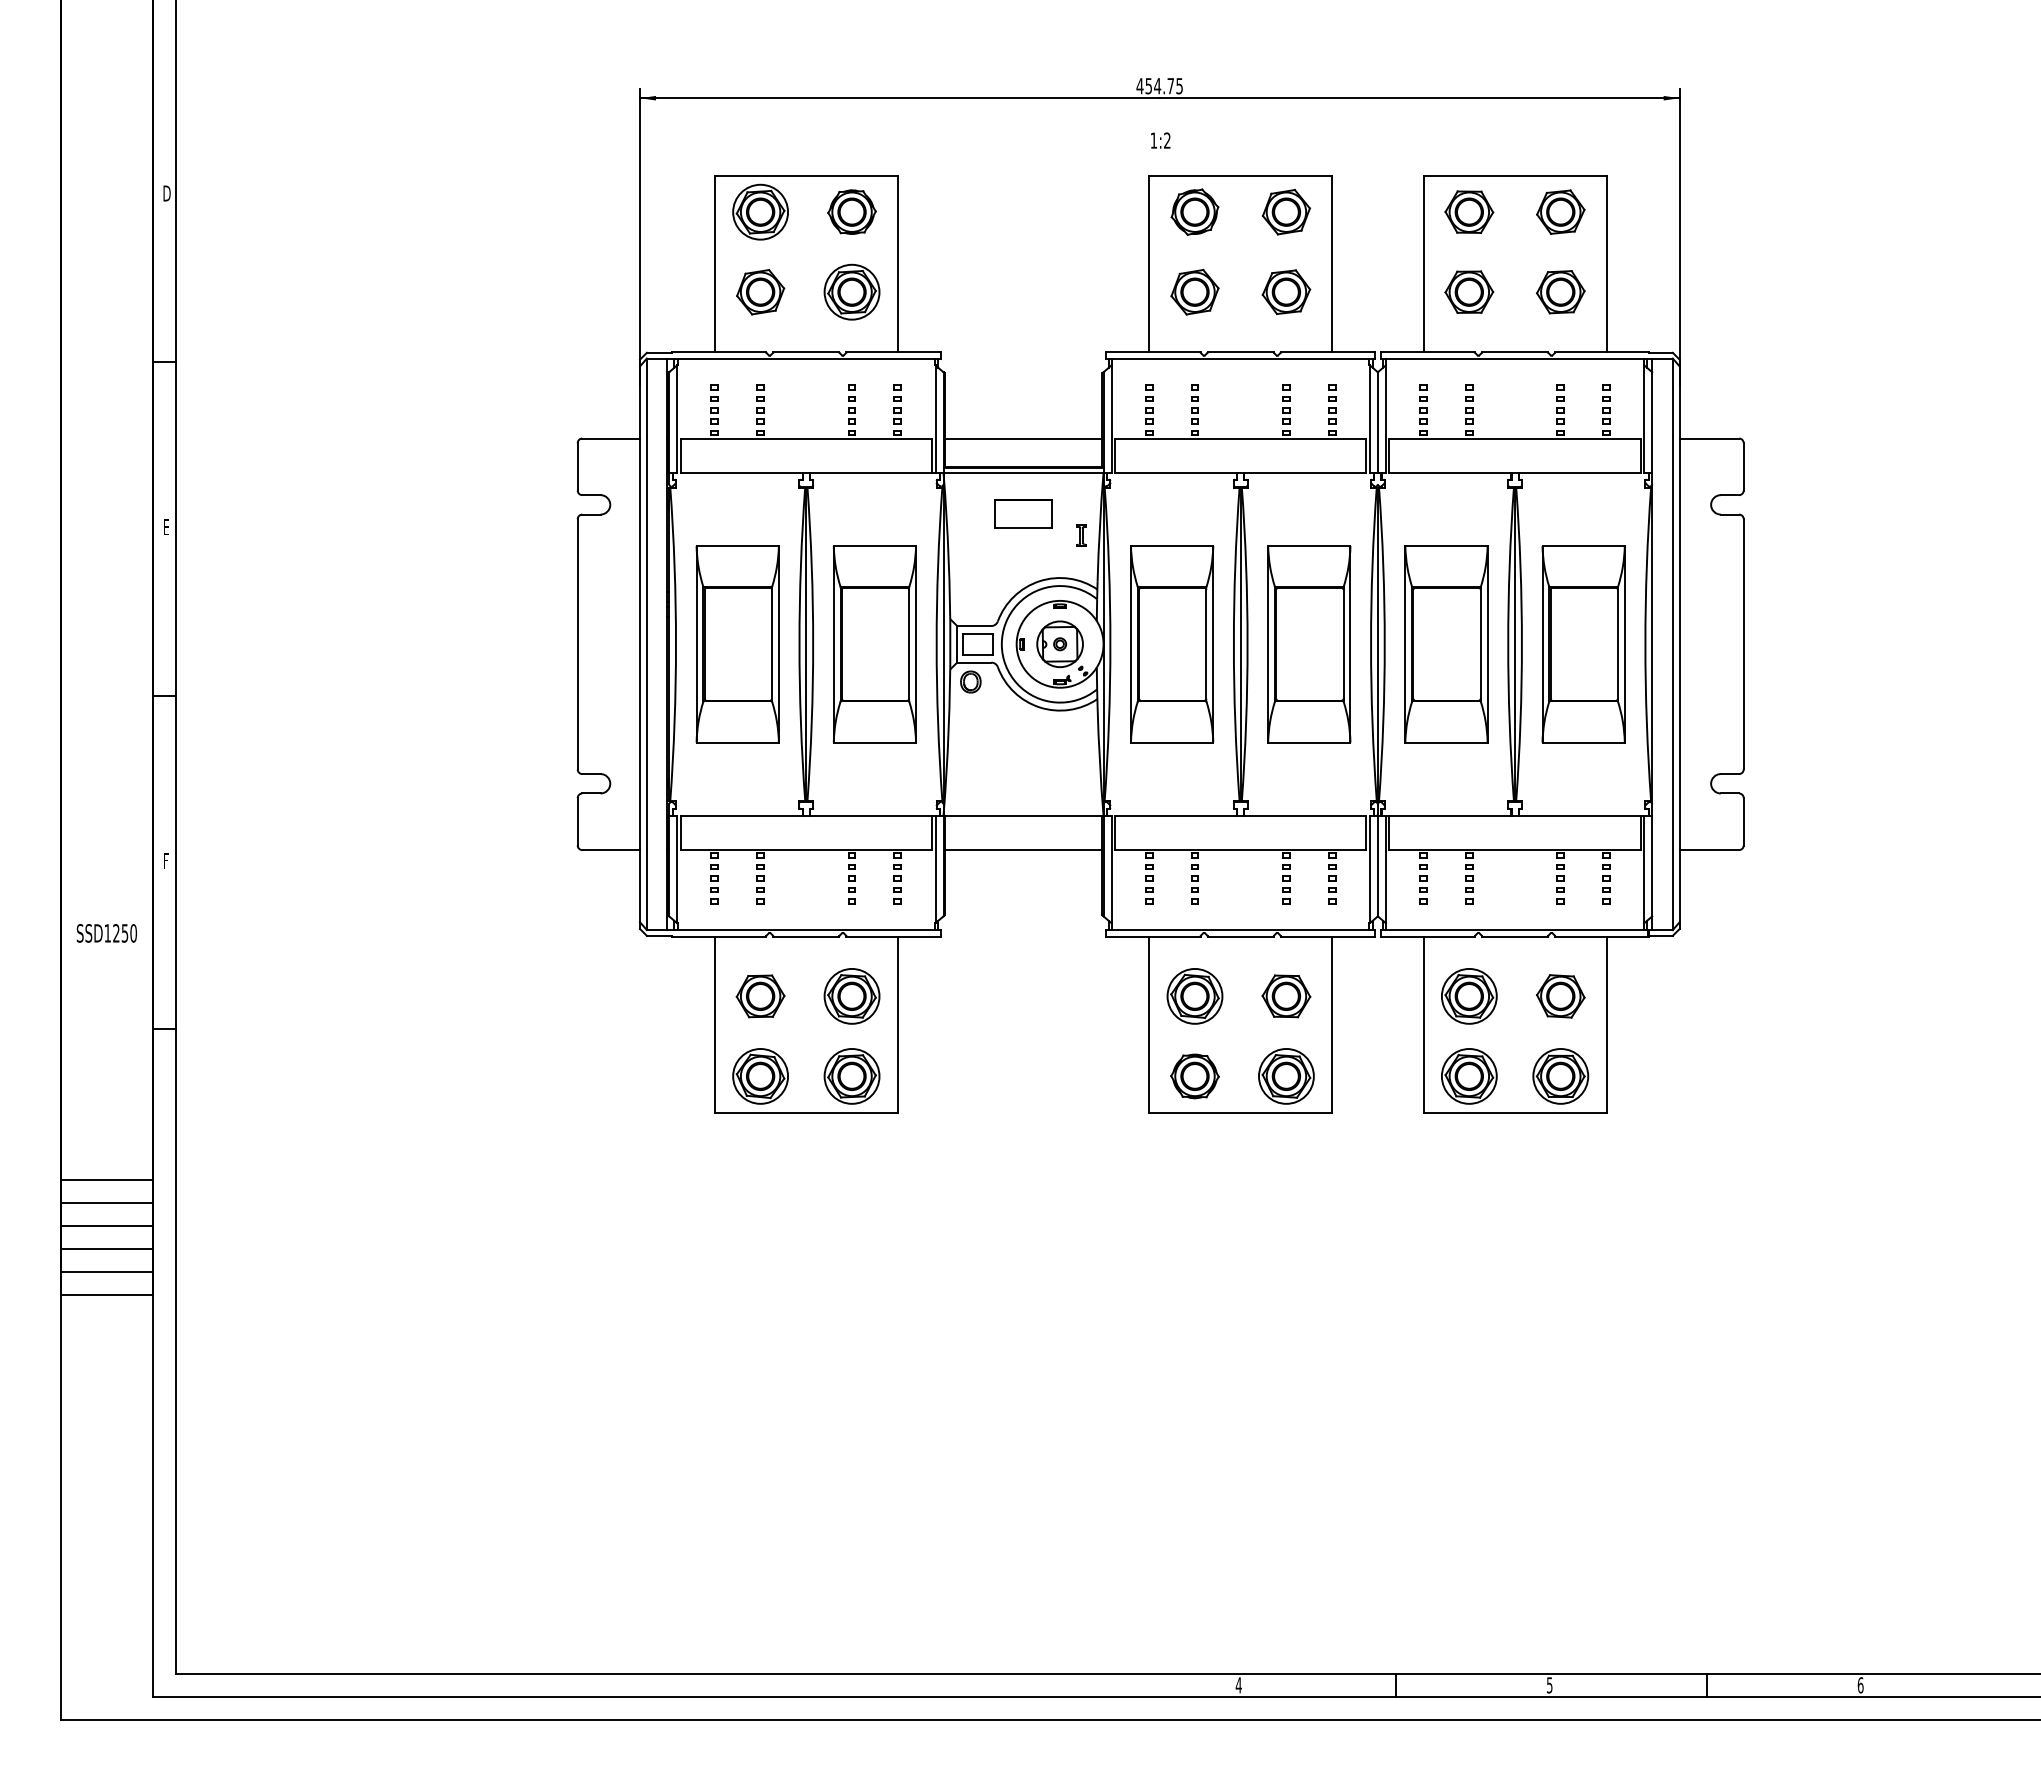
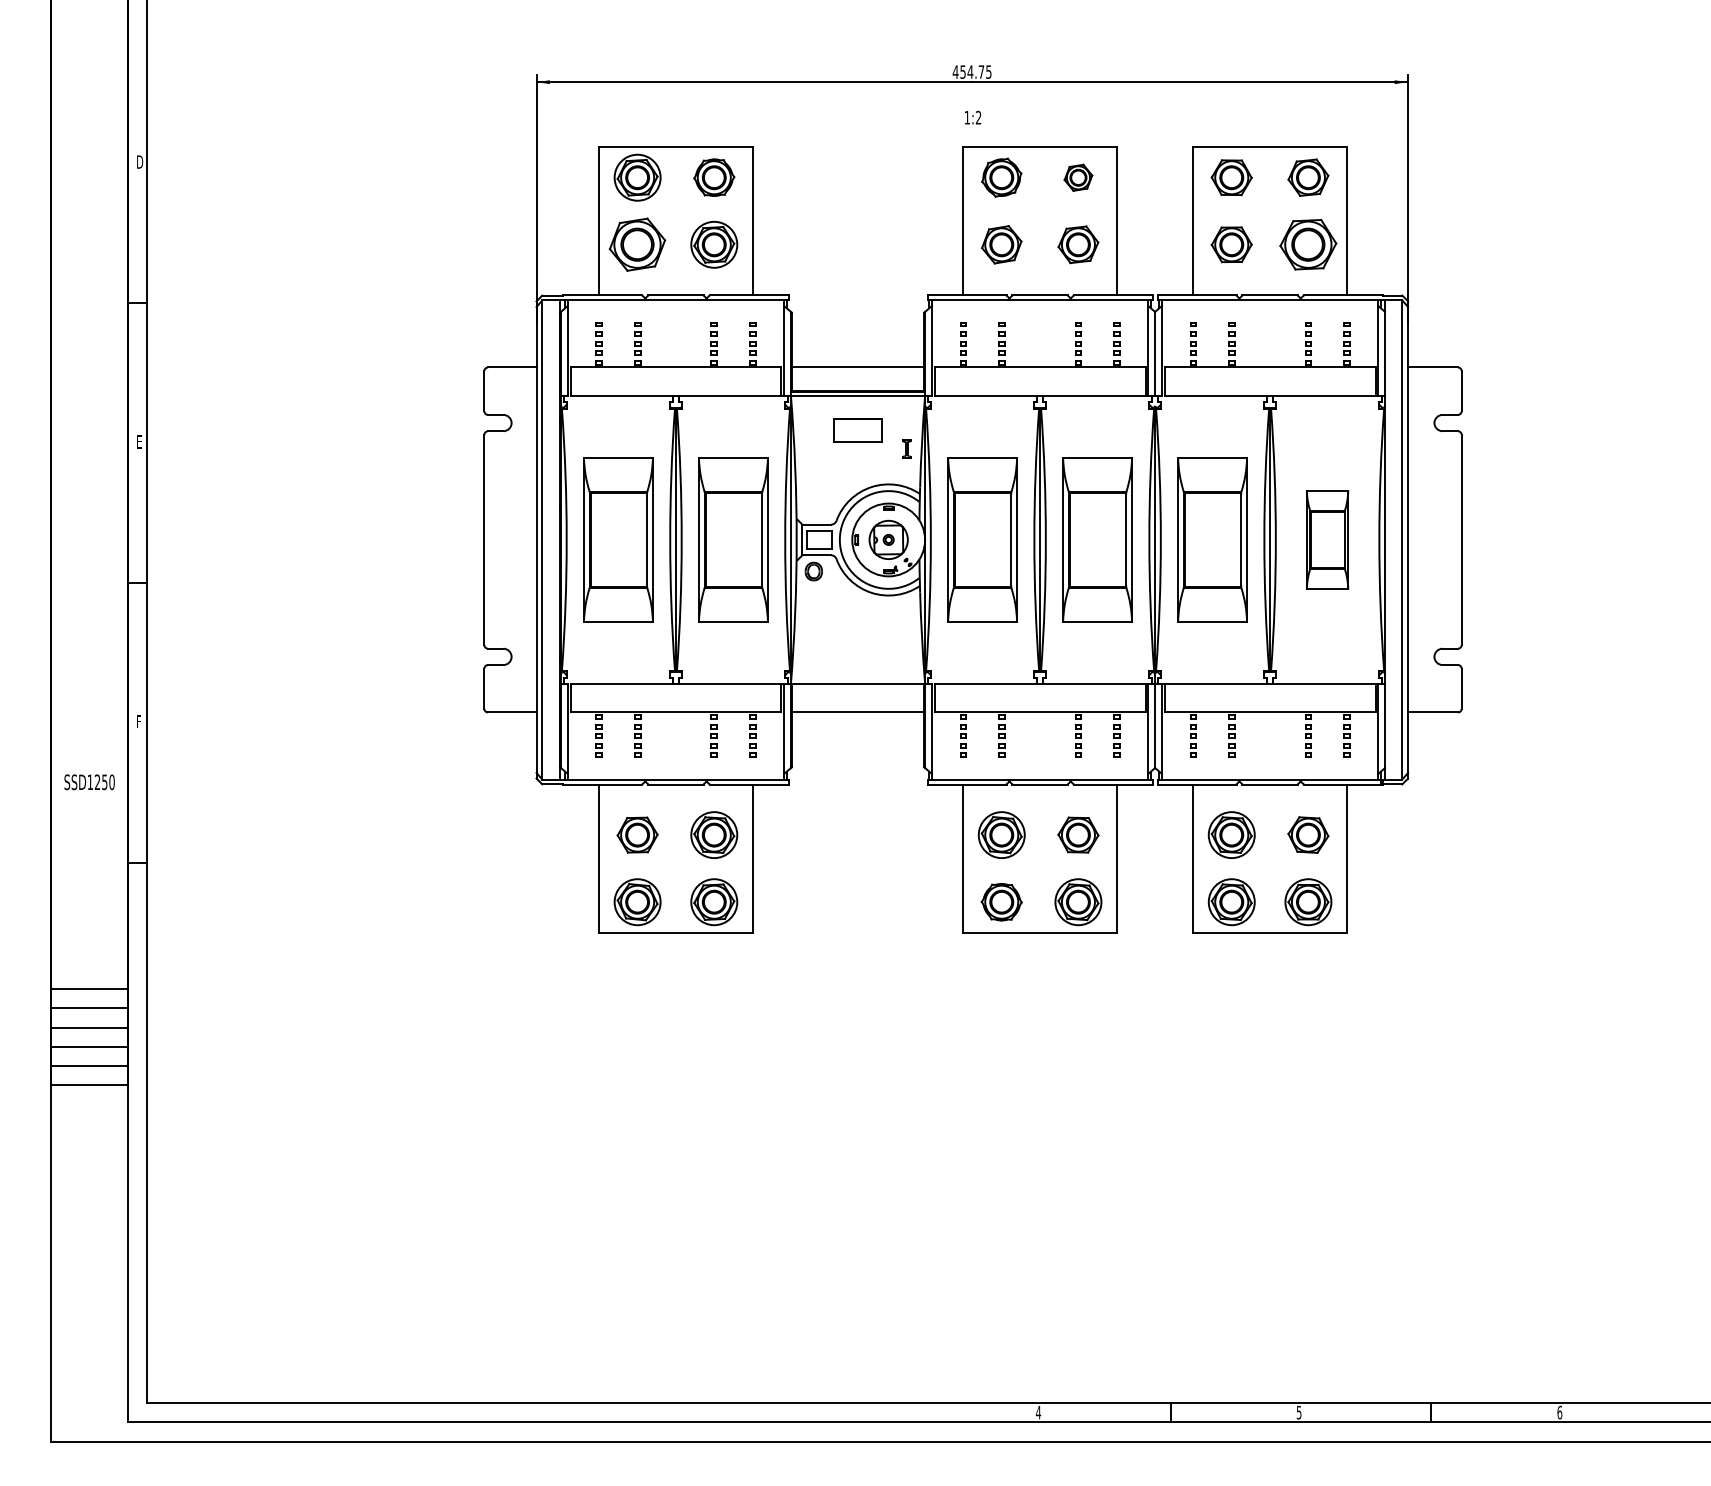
part: (1286, 212) -> (1078, 177), size x0.7
part: (760, 292) -> (637, 245), size x1.4
part: (1560, 292) -> (1308, 245), size x1.4
part: (1583, 644) -> (1327, 540), size x0.6

